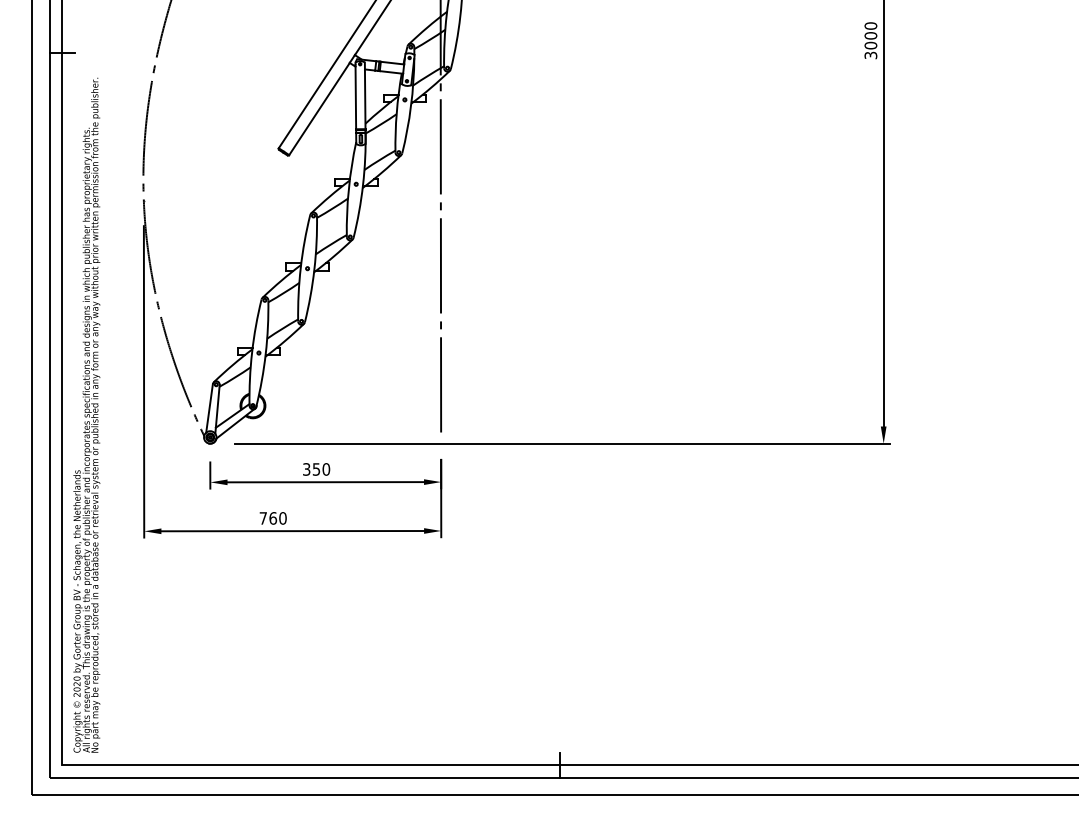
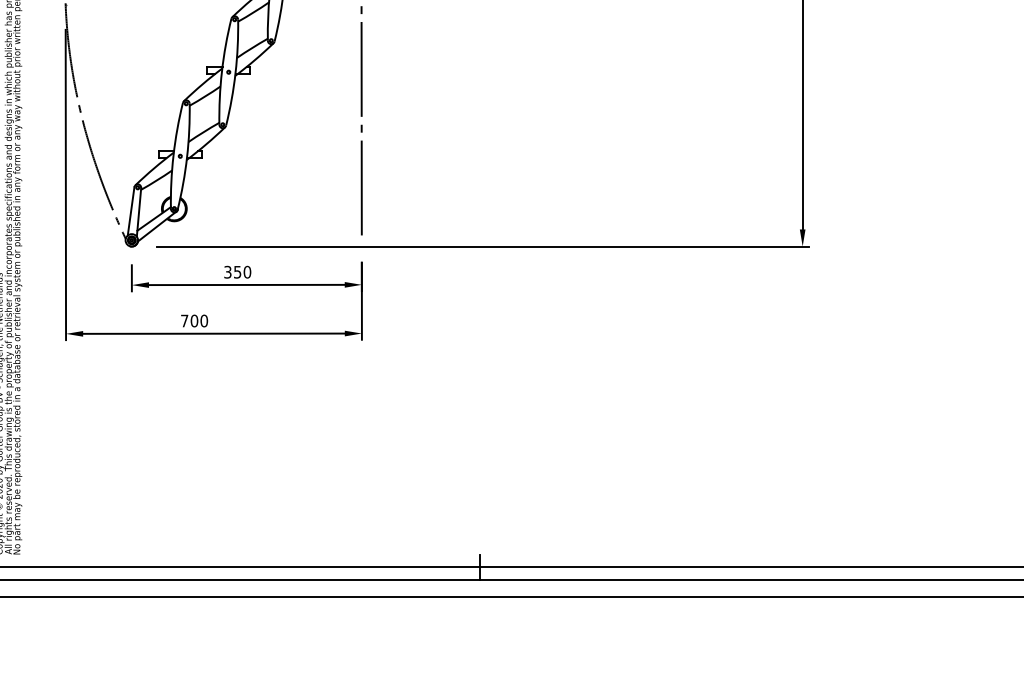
text: (273, 518) -> (194, 321), 760 -> 700

